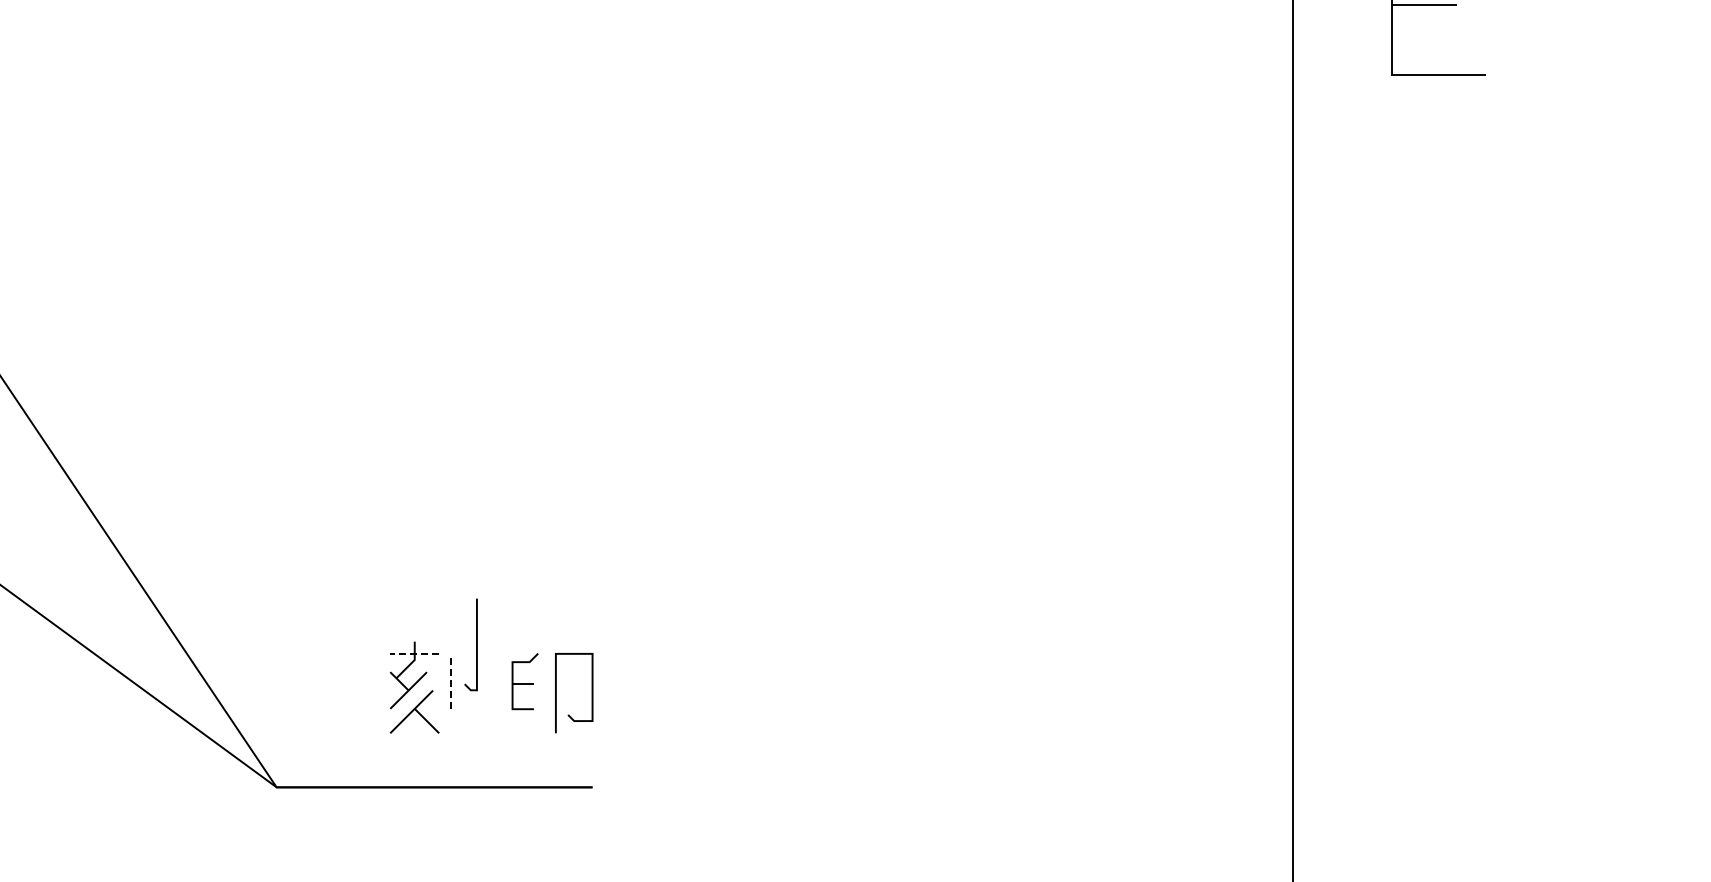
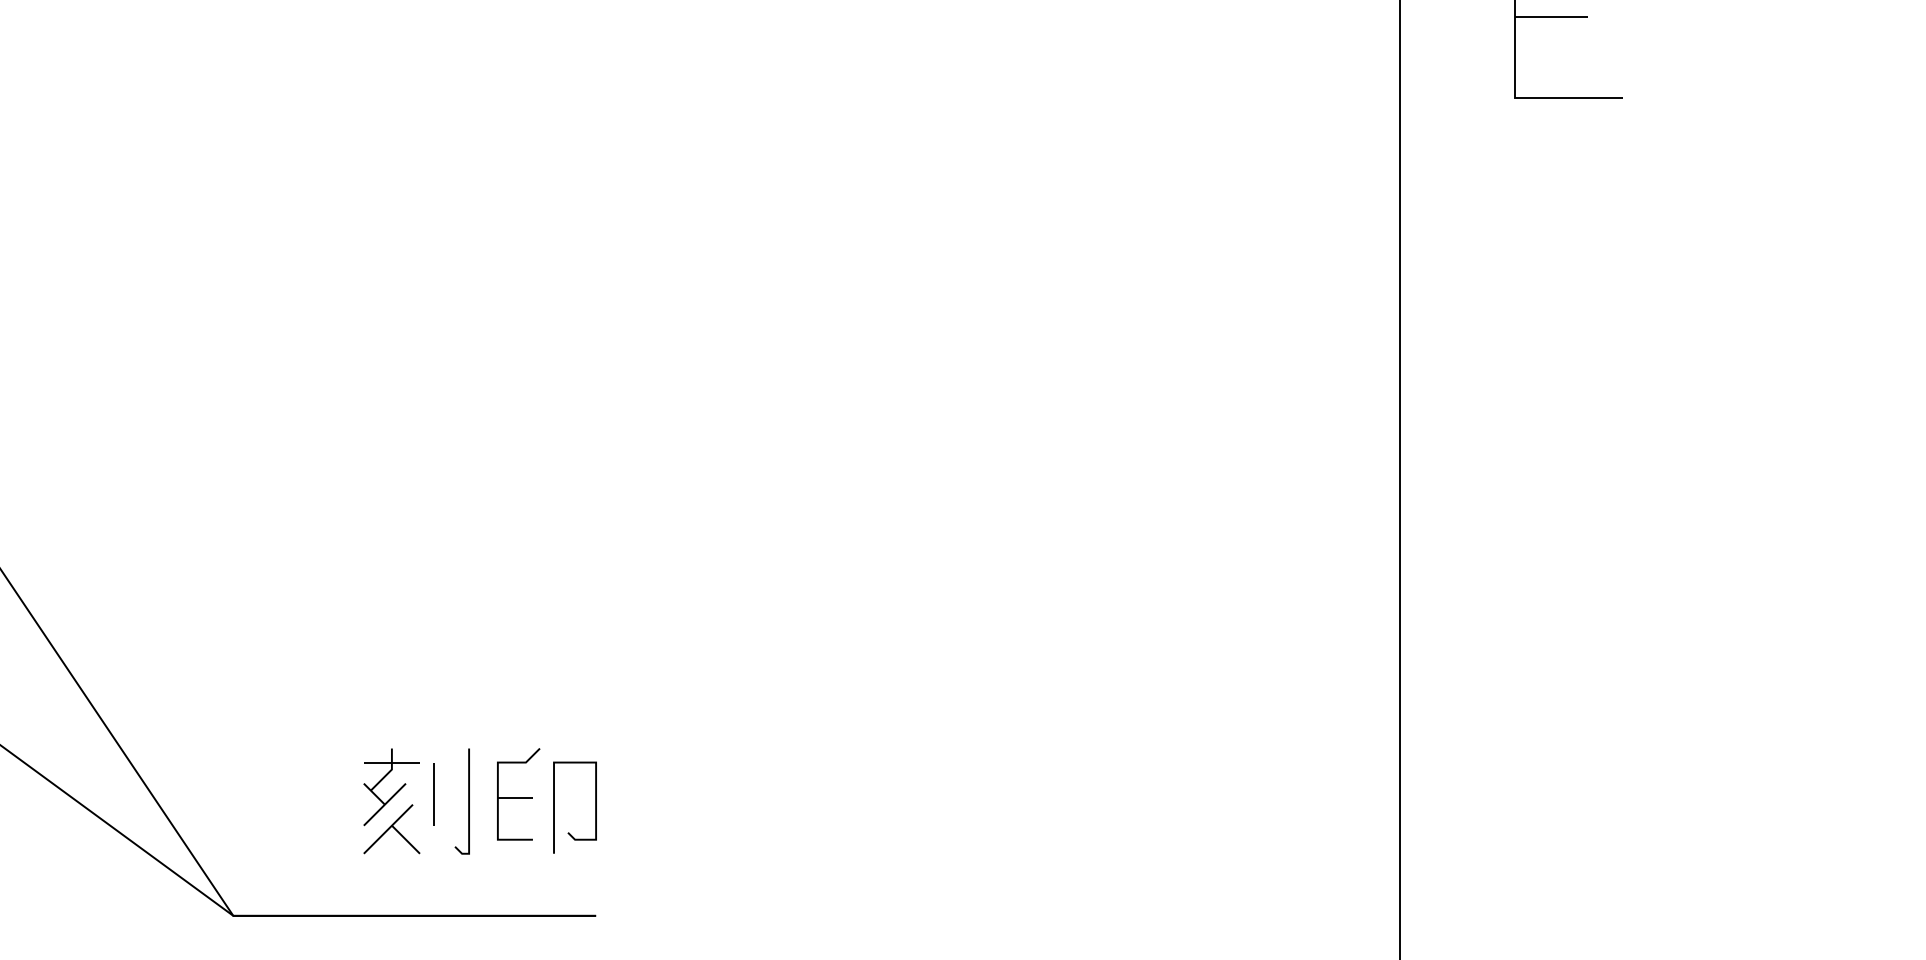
line: (476, 644) -> (468, 801), moved
line: (414, 653) -> (391, 762), dashed -> solid
line: (451, 680) -> (434, 793), dashed -> solid
part: (525, 681) -> (519, 794), size x1.43

